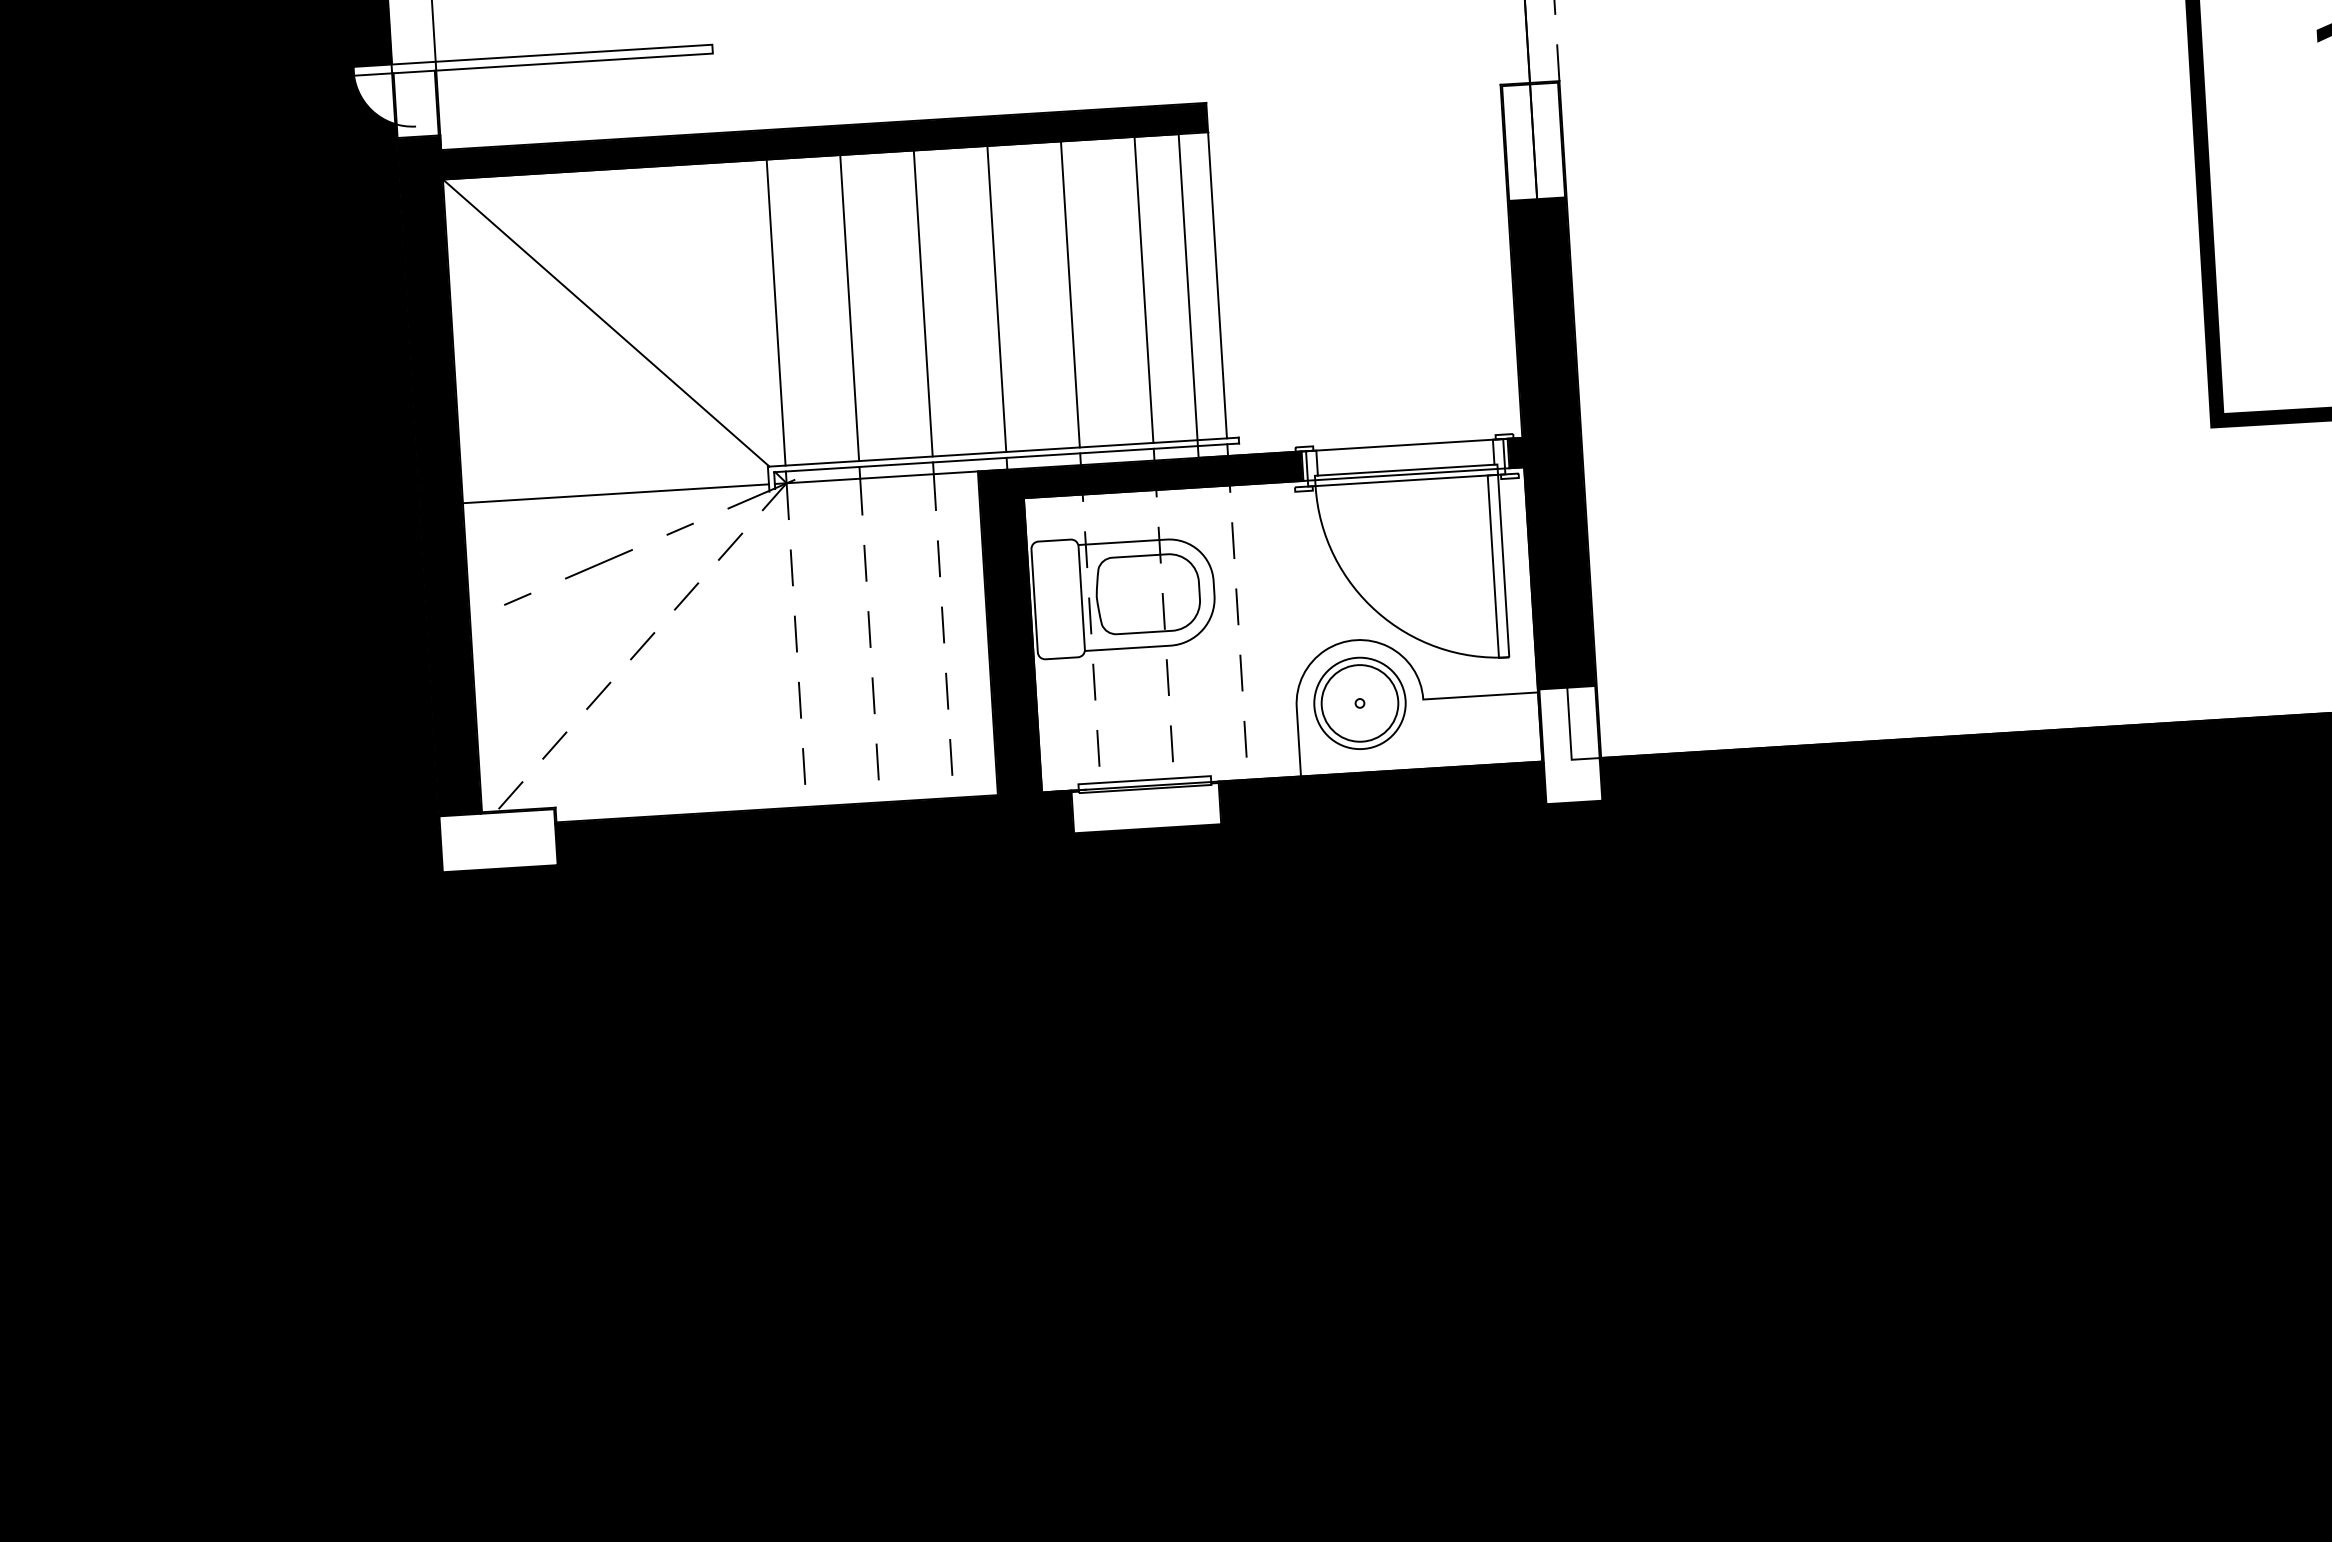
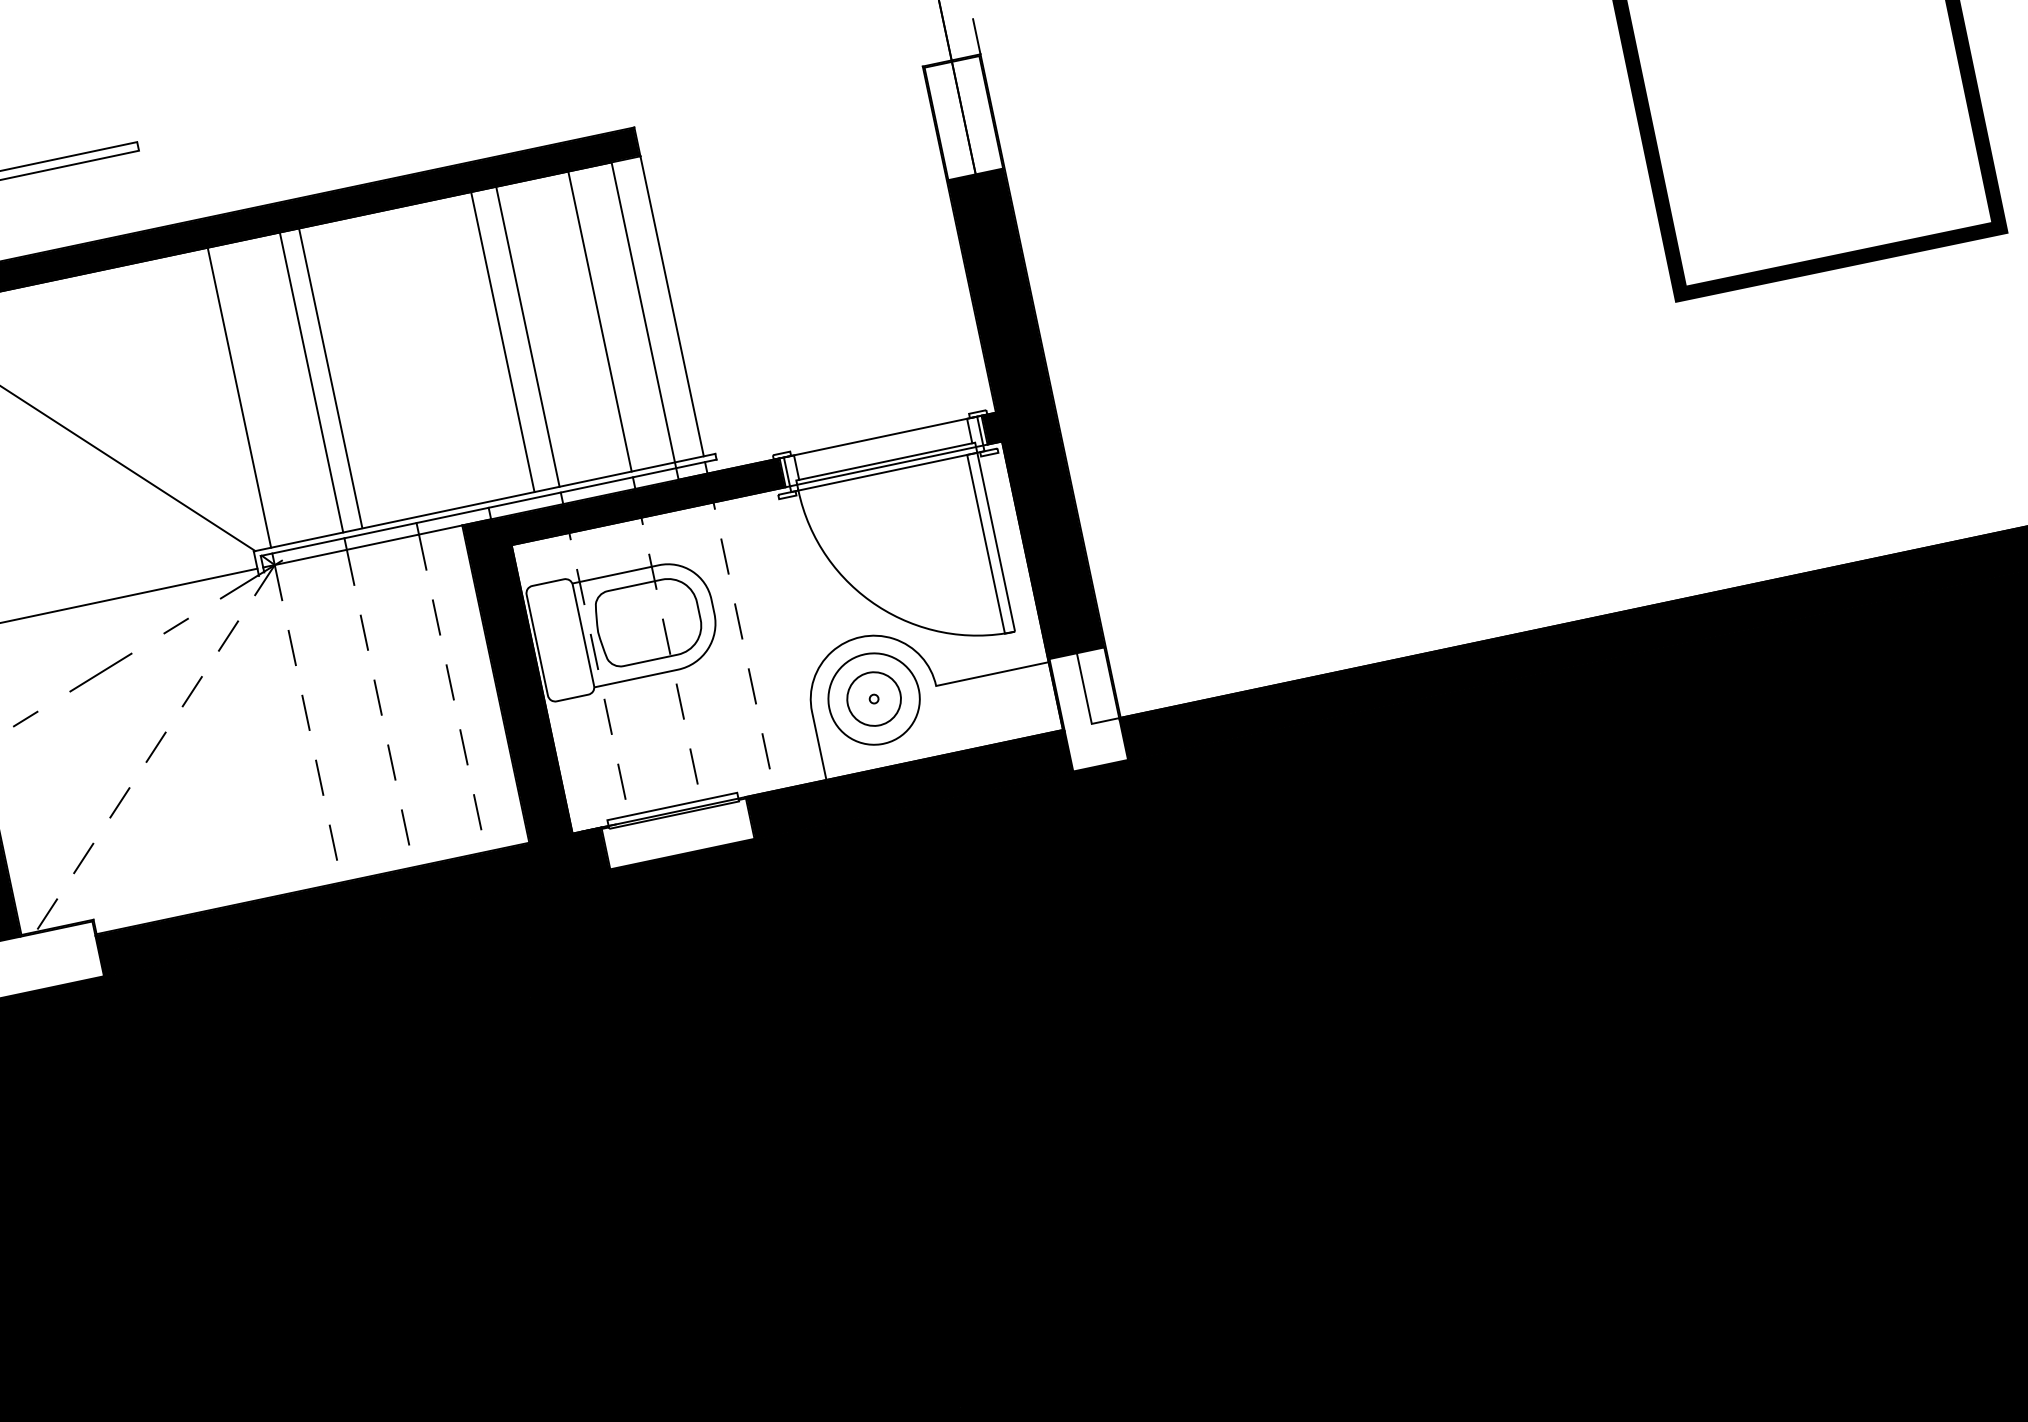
line: (996, 298) -> (502, 341), moved
line: (922, 303) -> (329, 378), moved
circle: (1359, 703) -> (873, 699), size x0.7

